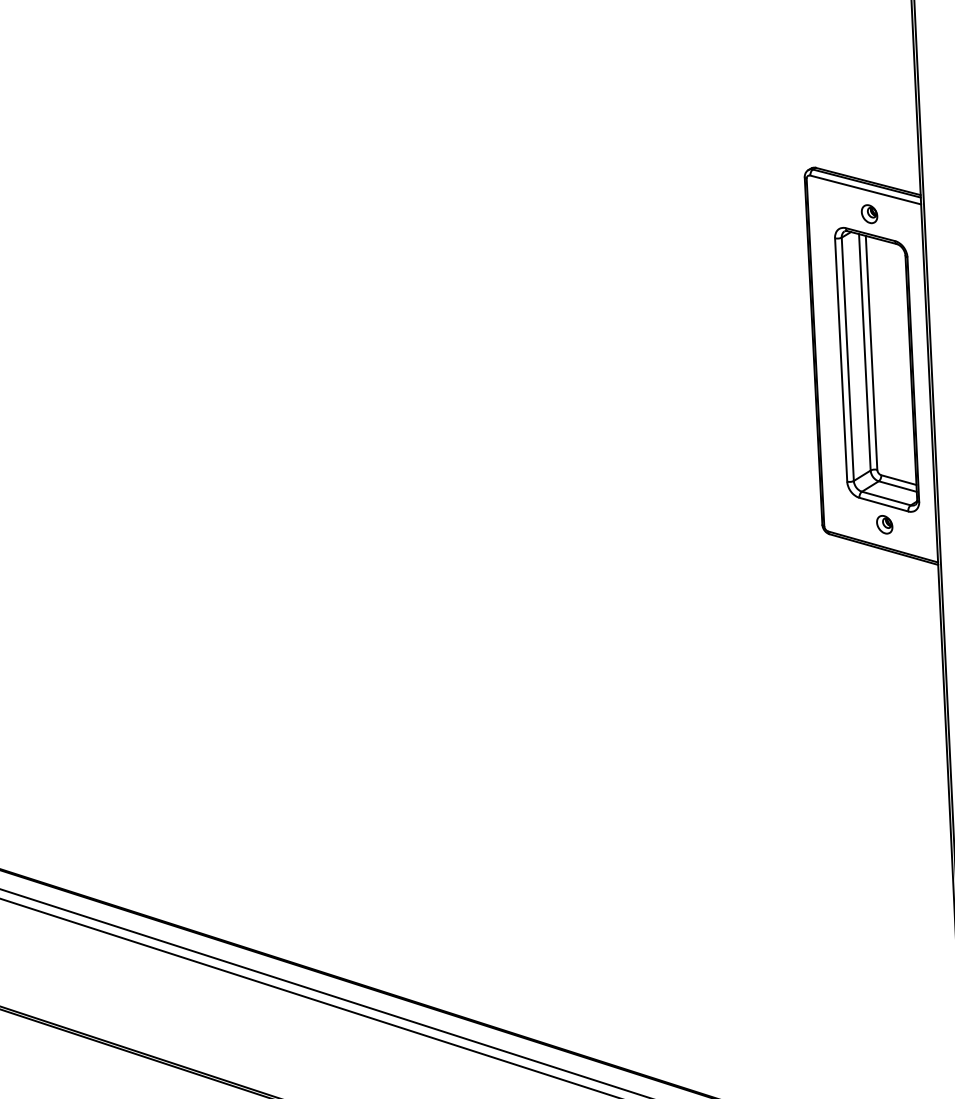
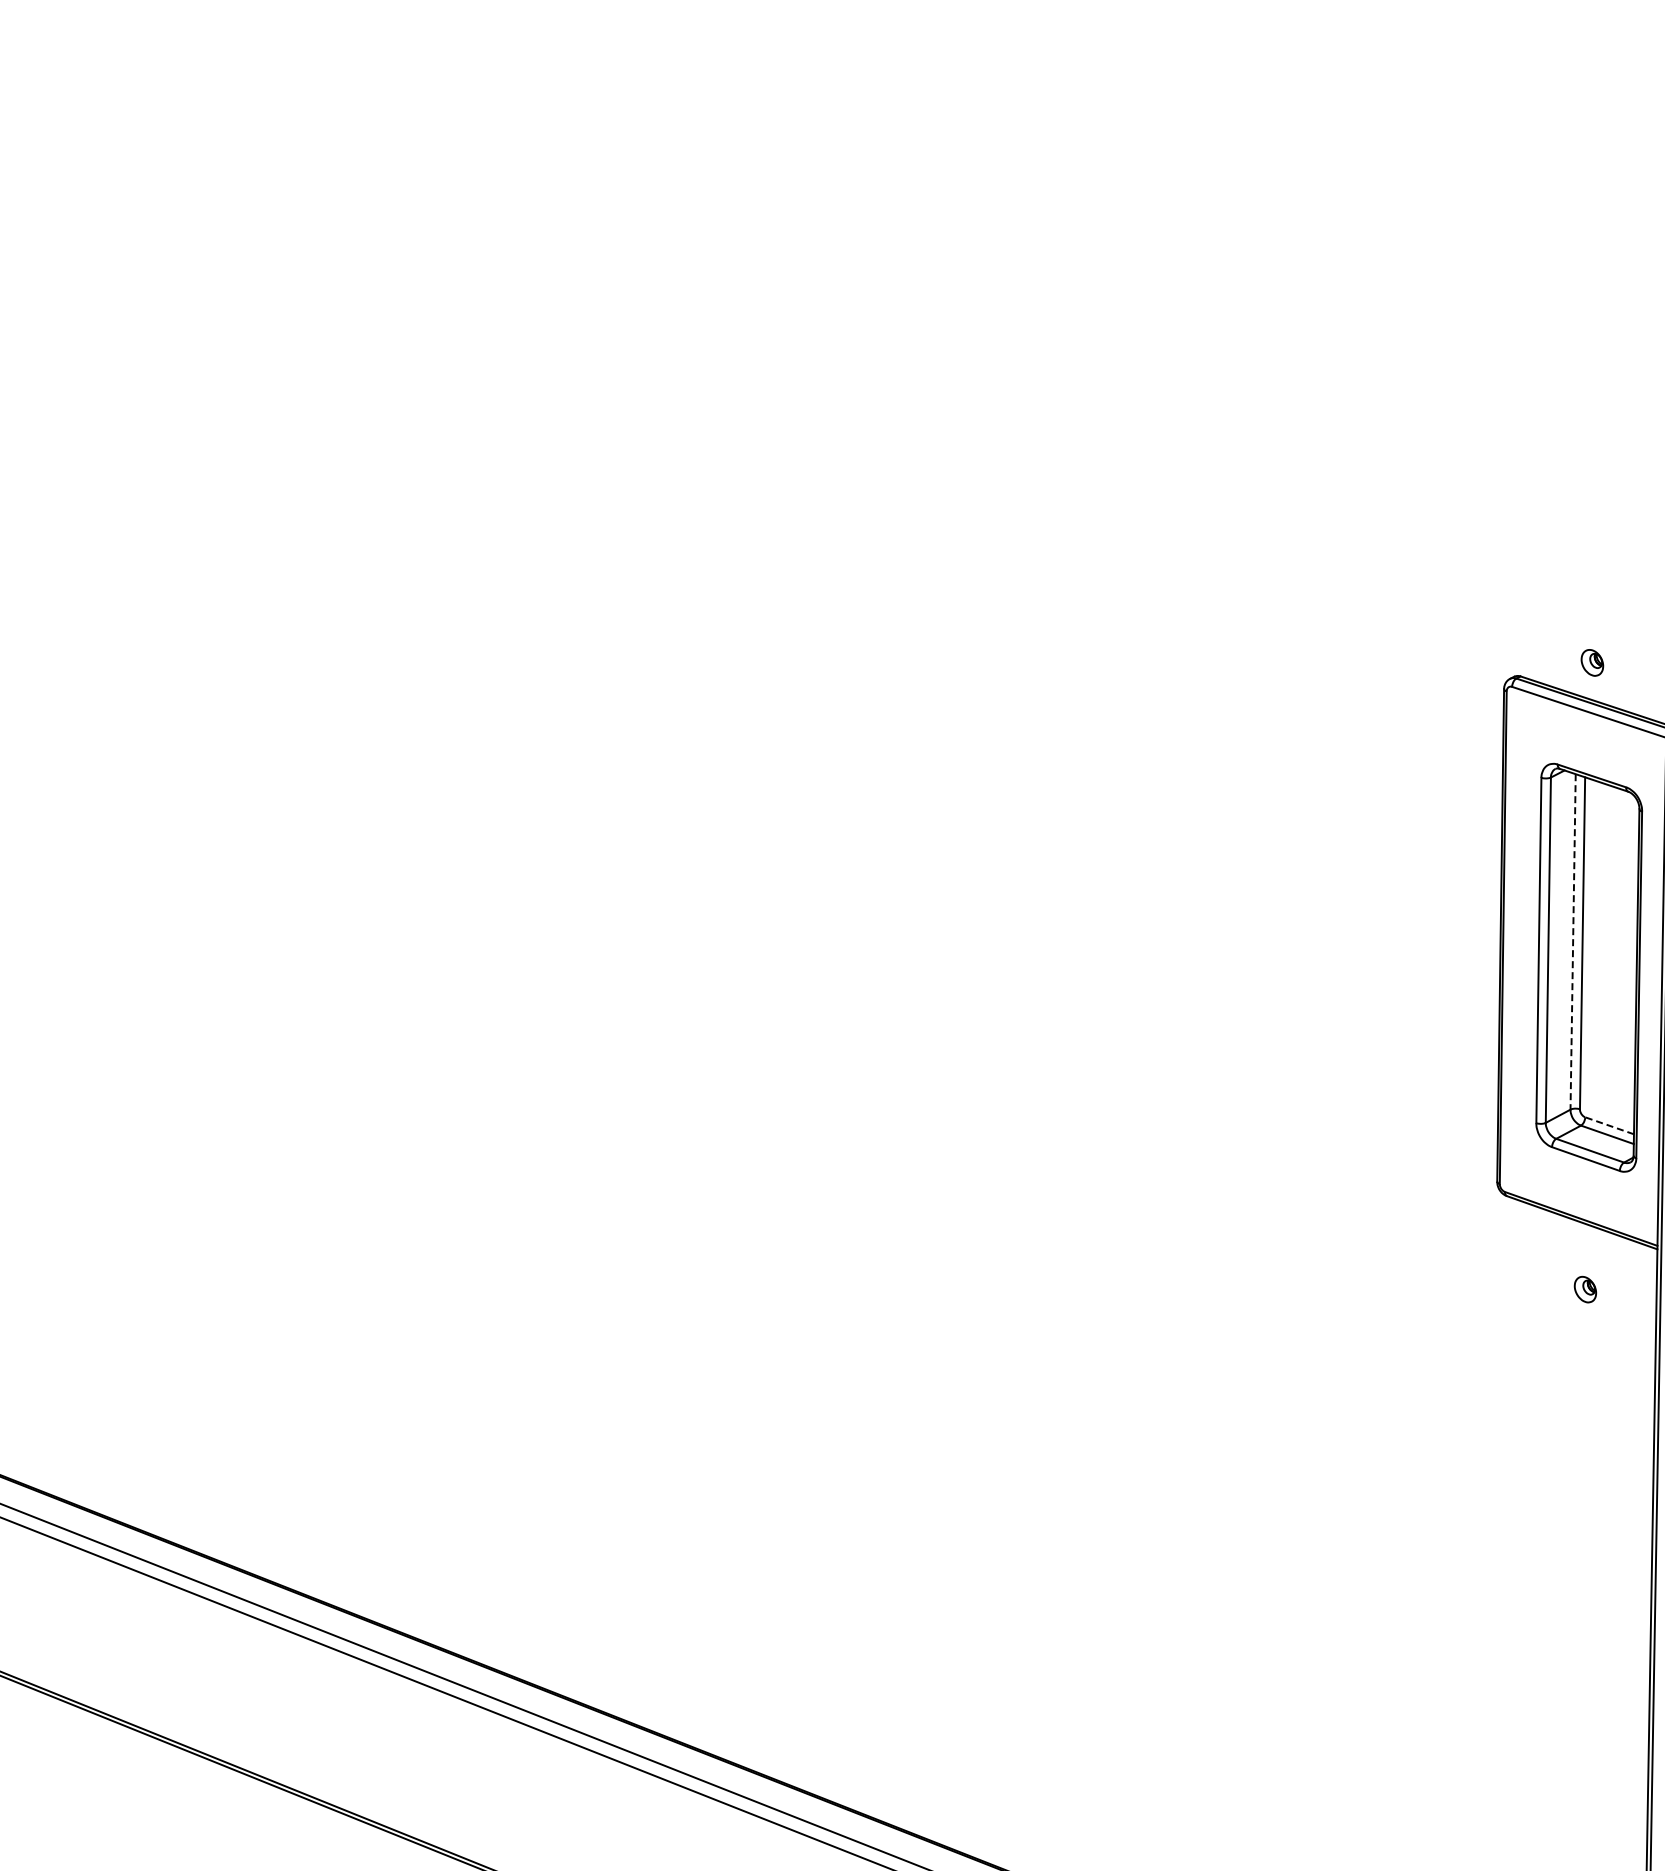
part: (869, 213) -> (1592, 662), moved
line: (865, 352) -> (1573, 941), solid -> dashed
line: (898, 479) -> (1609, 1125), solid -> dashed
part: (884, 524) -> (1585, 1289), moved

